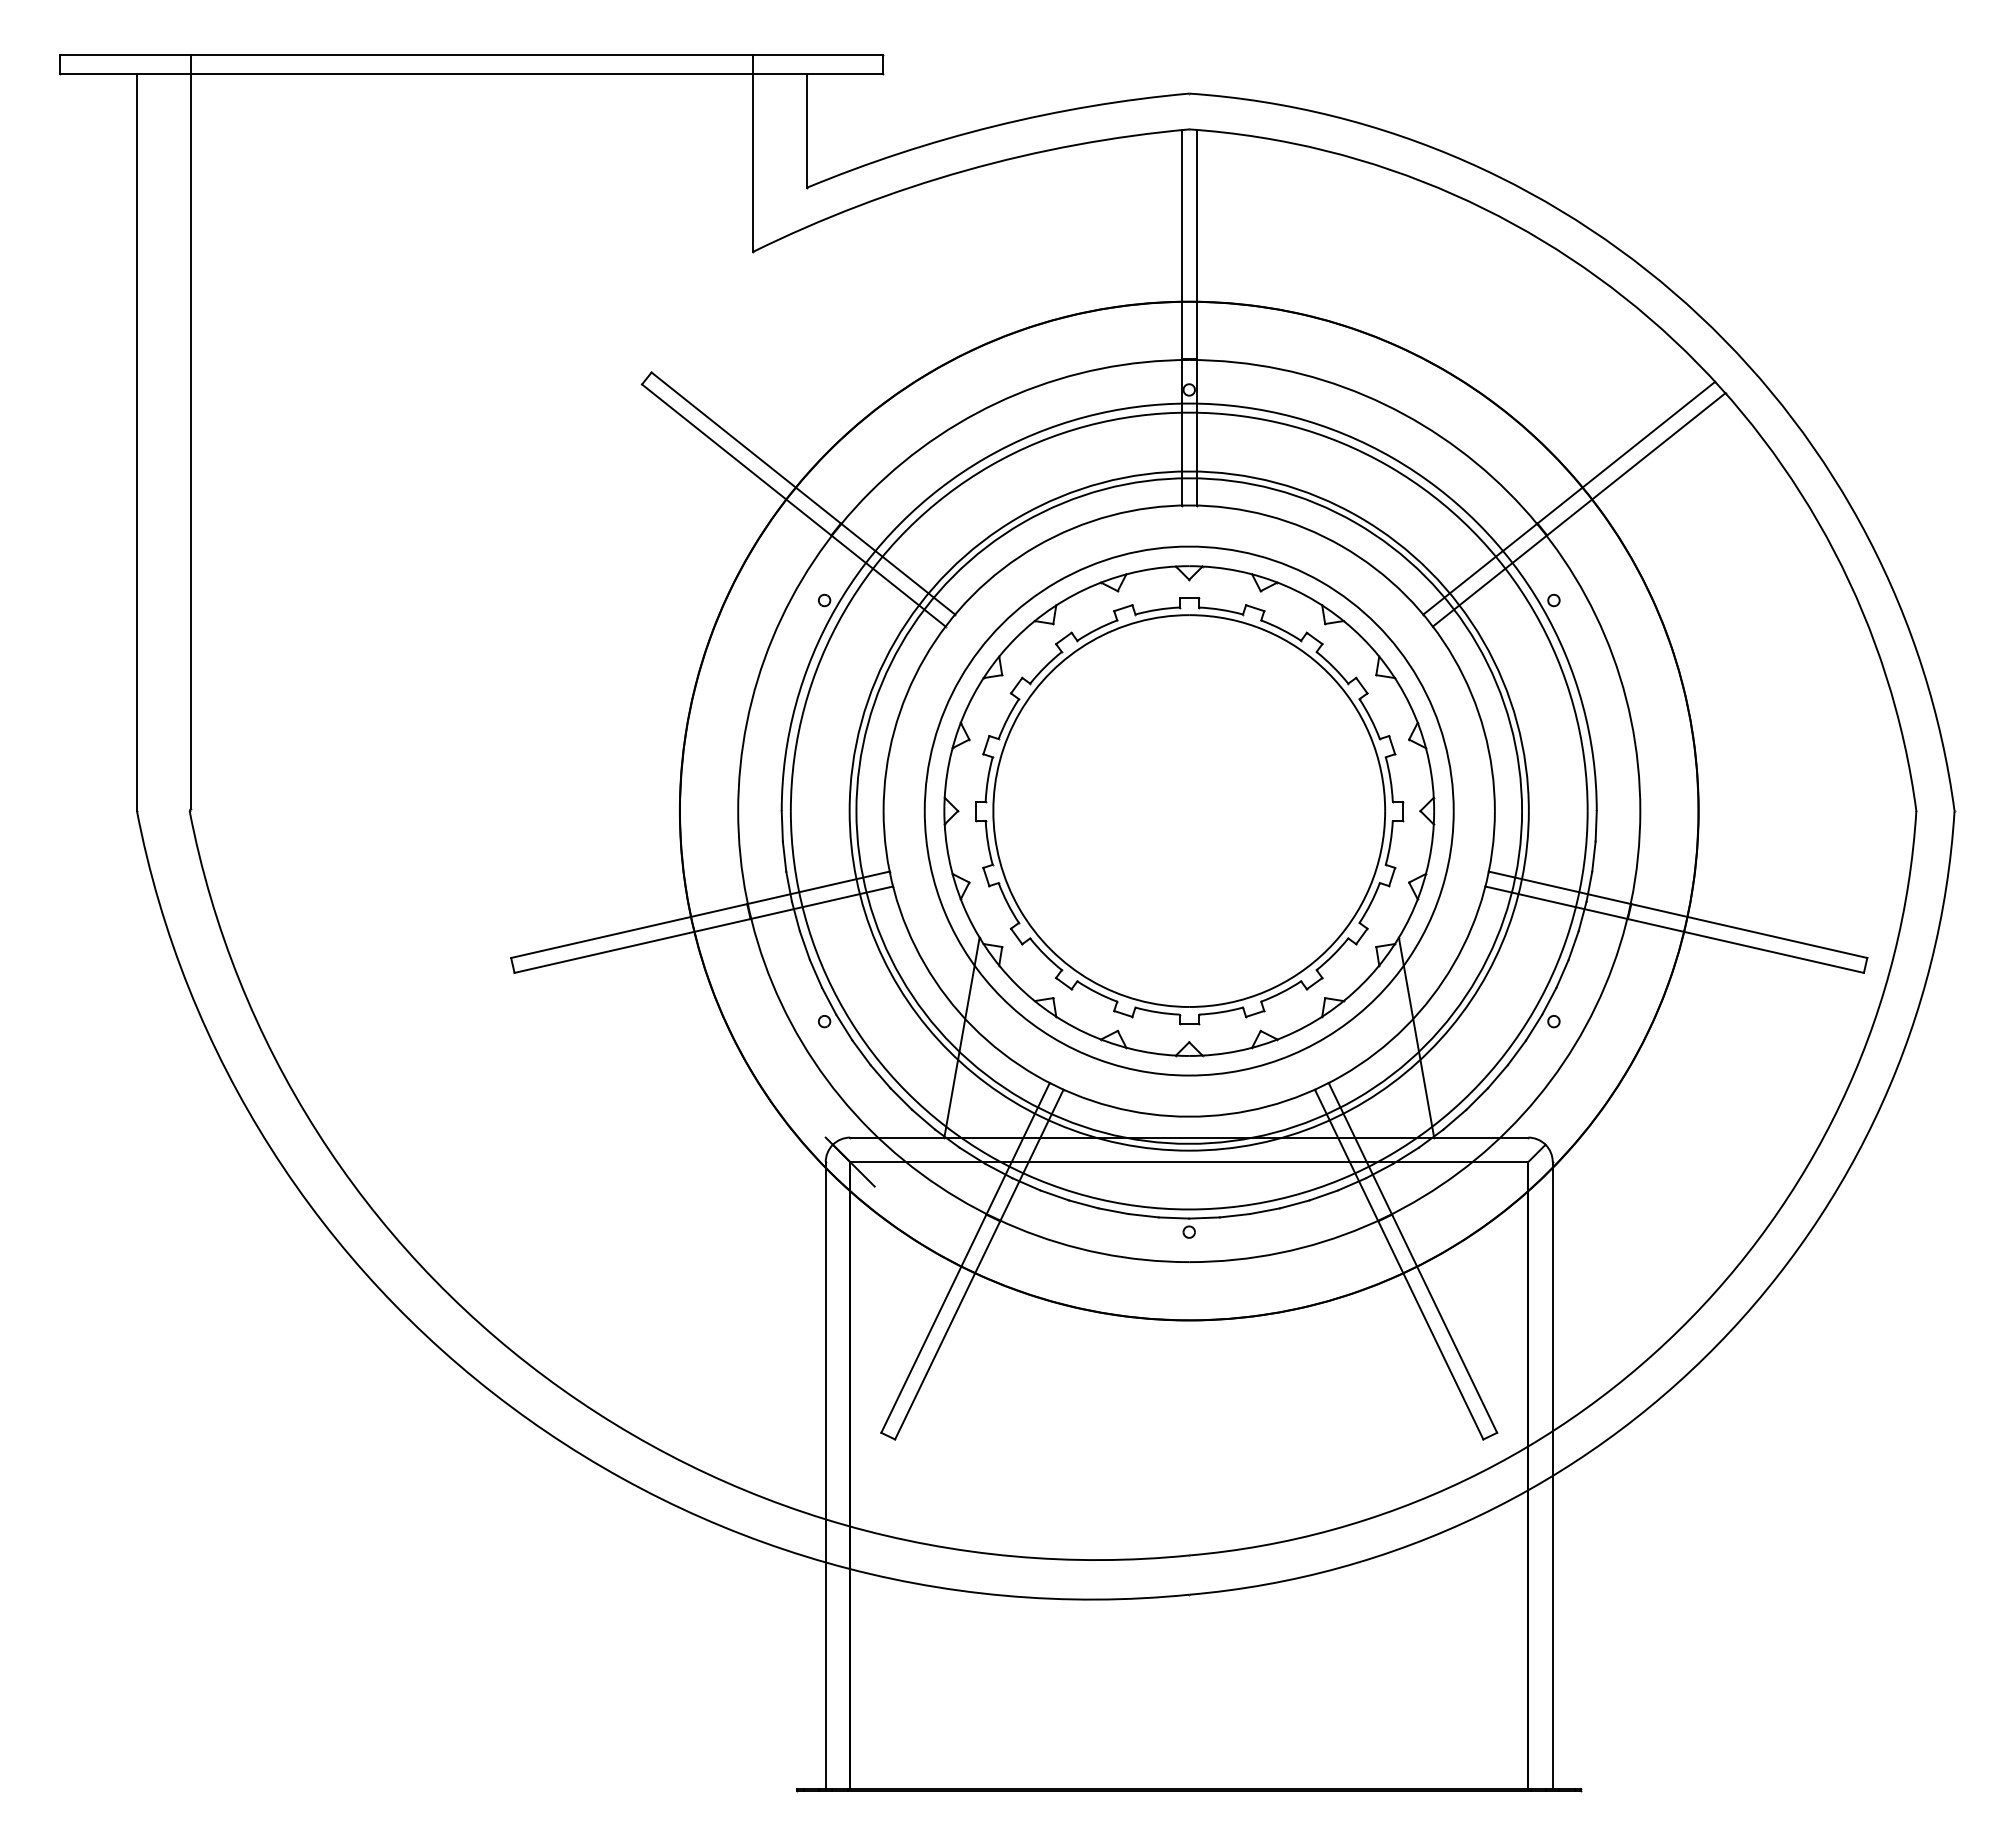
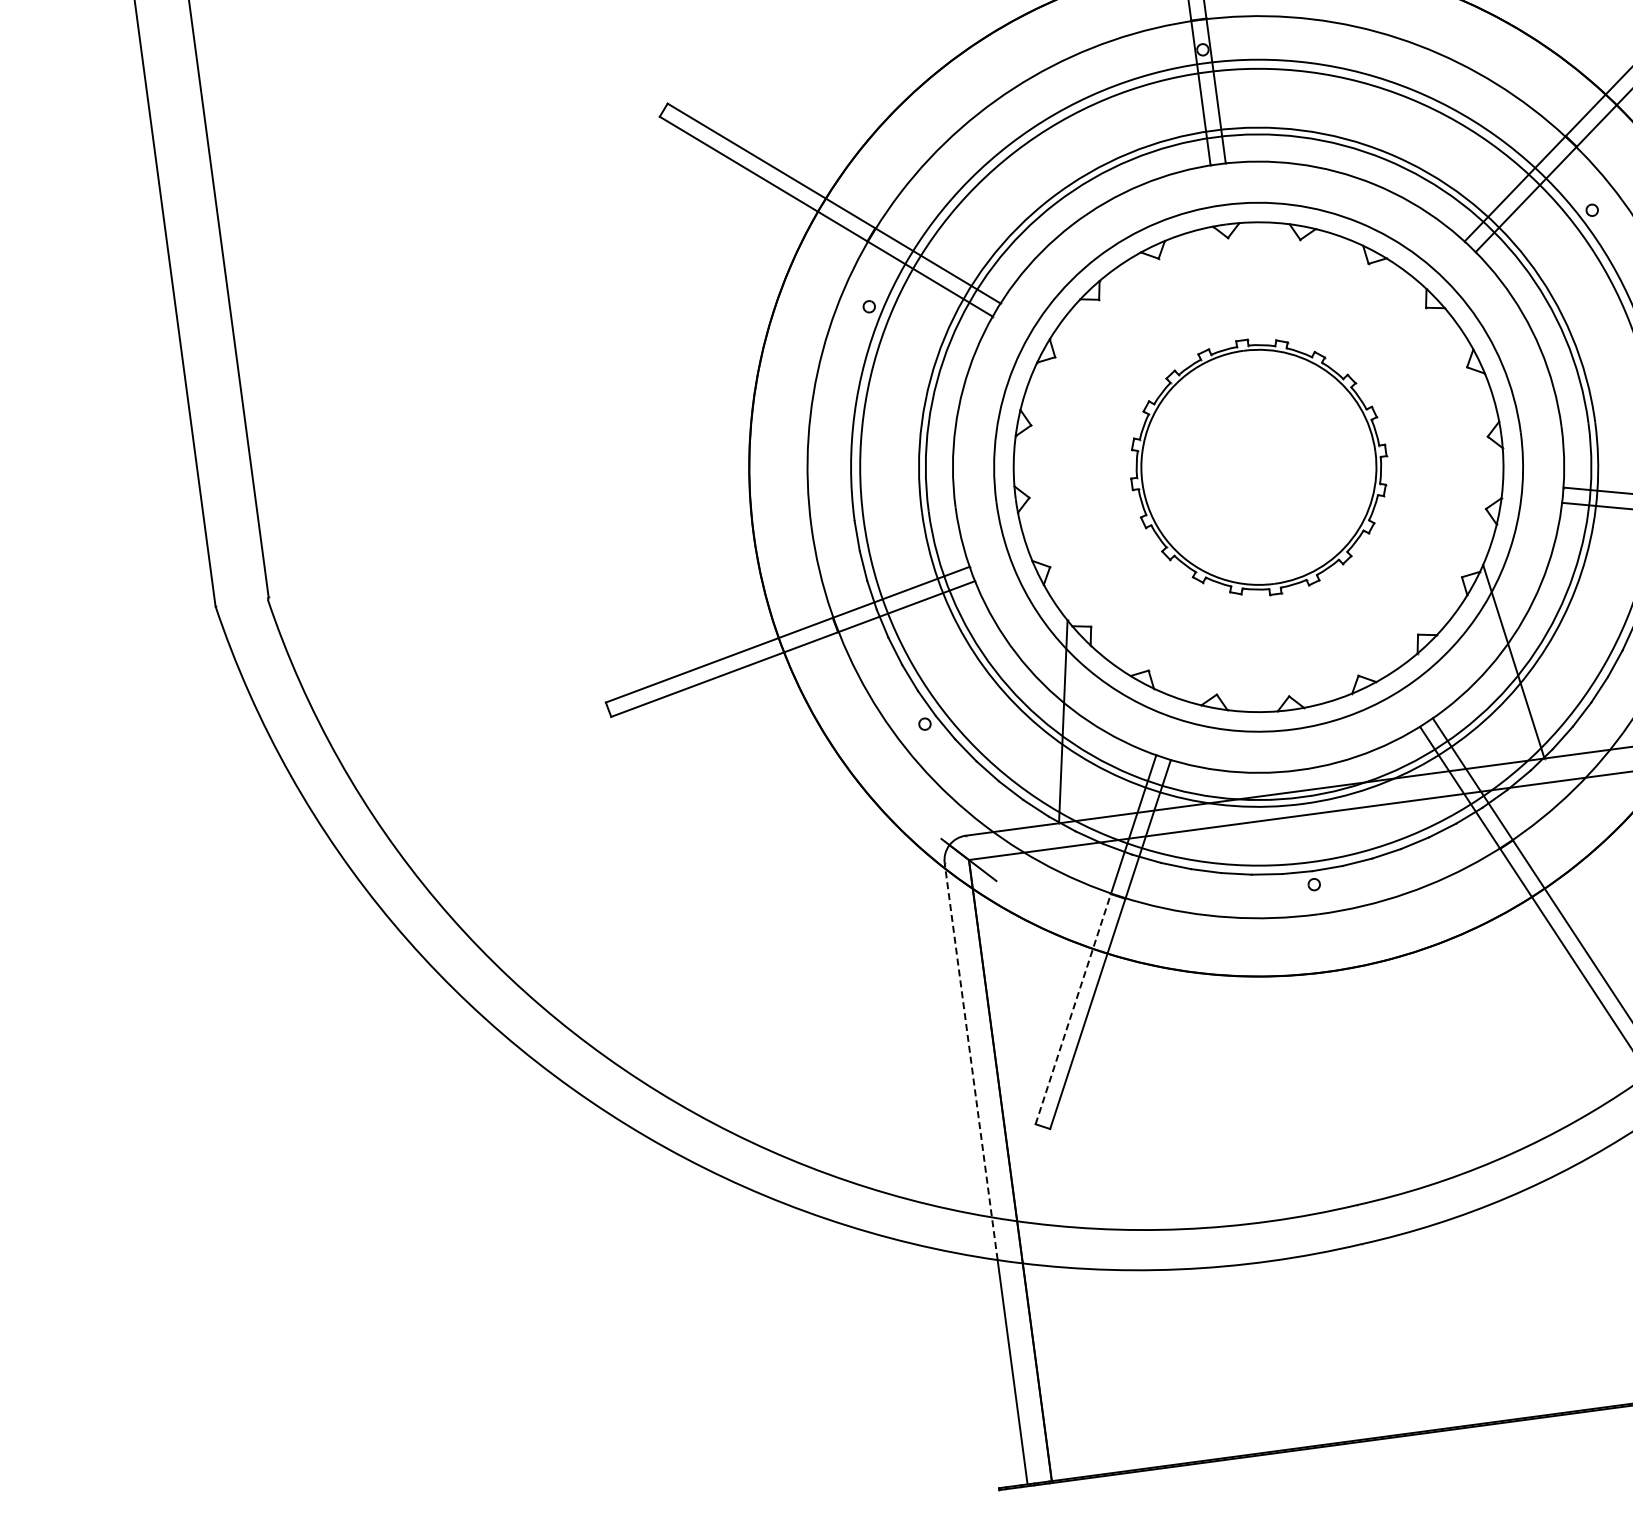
part: (1189, 811) -> (1258, 467), size x0.6
line: (934, 1323) -> (1073, 1008), solid -> dashed
line: (825, 1361) -> (970, 1060), solid -> dashed

